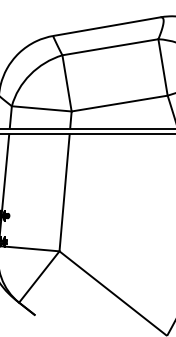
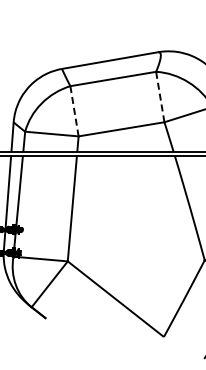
line: (163, 67) -> (160, 97), solid -> dashed
line: (67, 83) -> (74, 111), solid -> dashed

